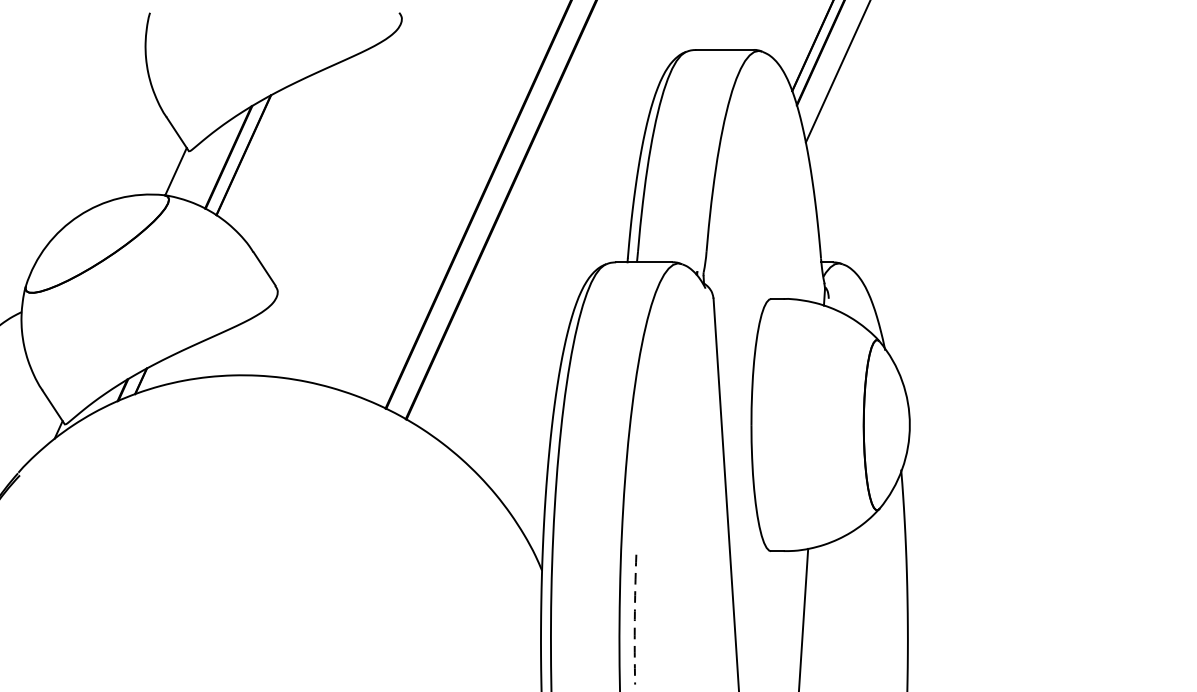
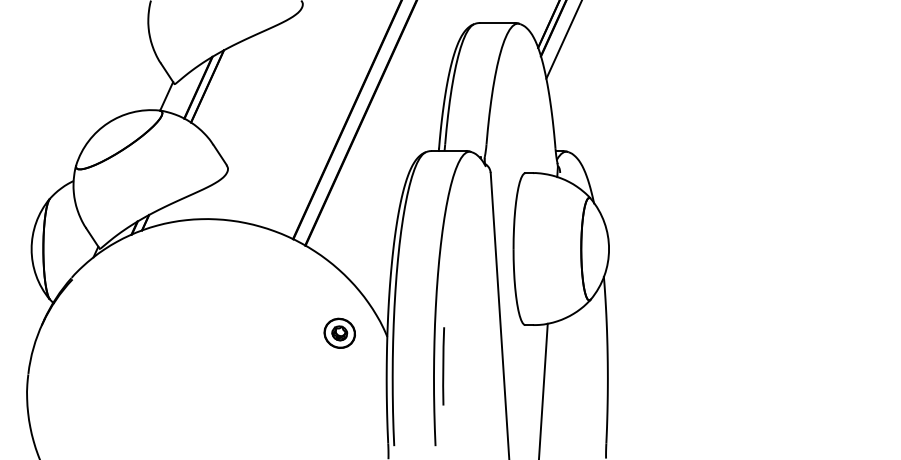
part: (462, 563) -> (339, 332), added
arc: (635, 619) -> (443, 366), dashed -> solid

